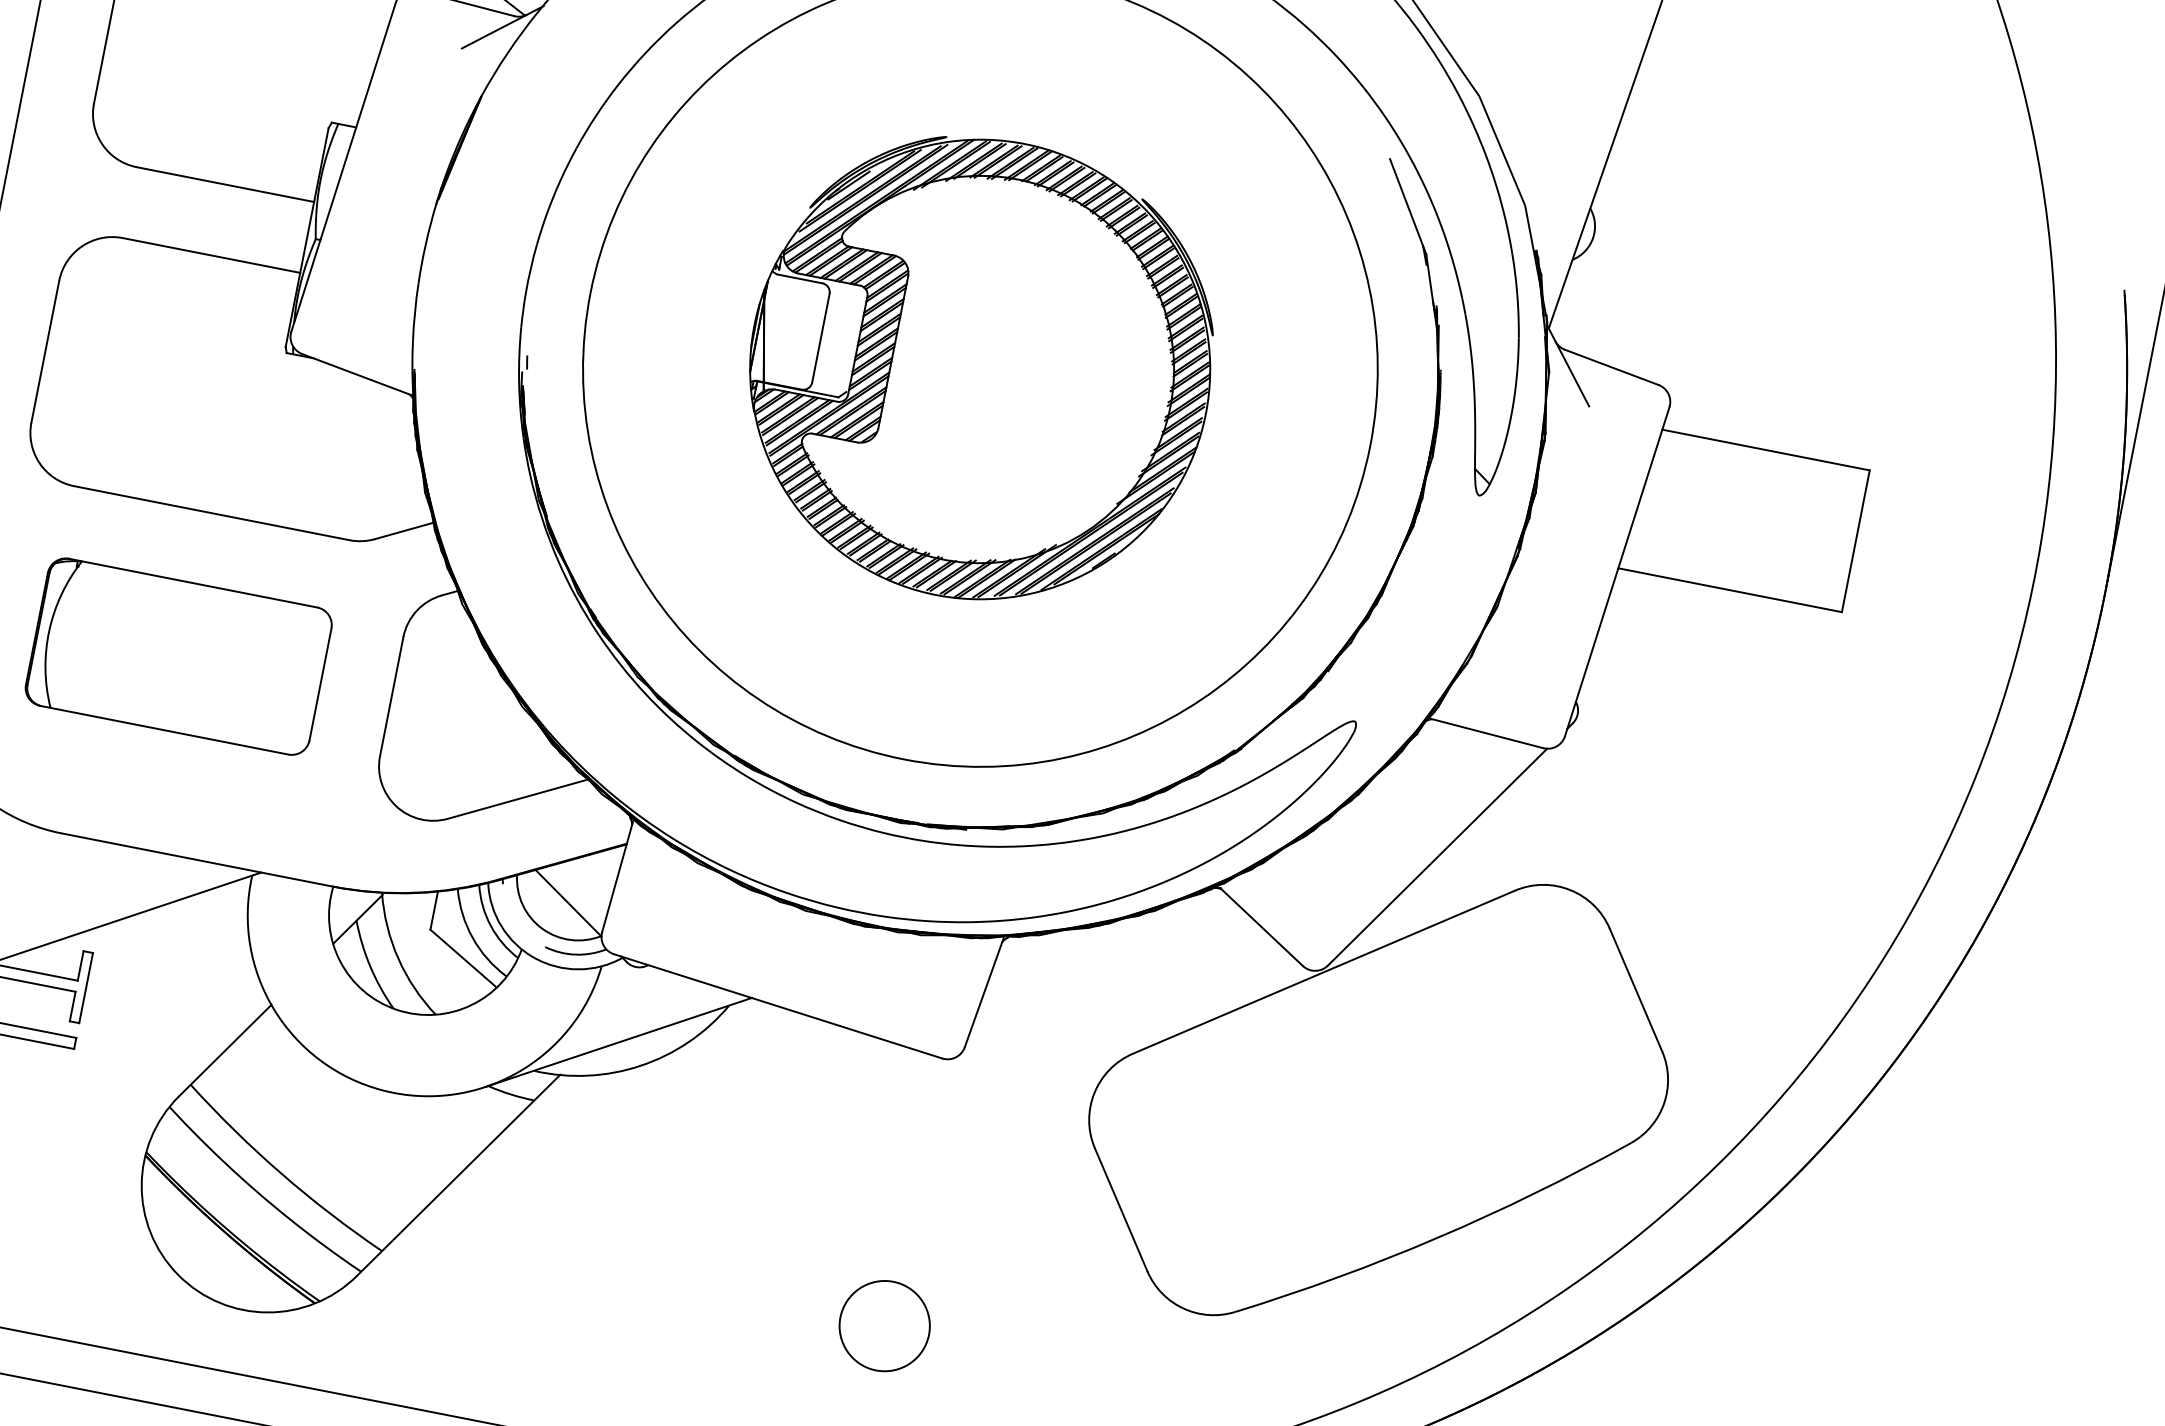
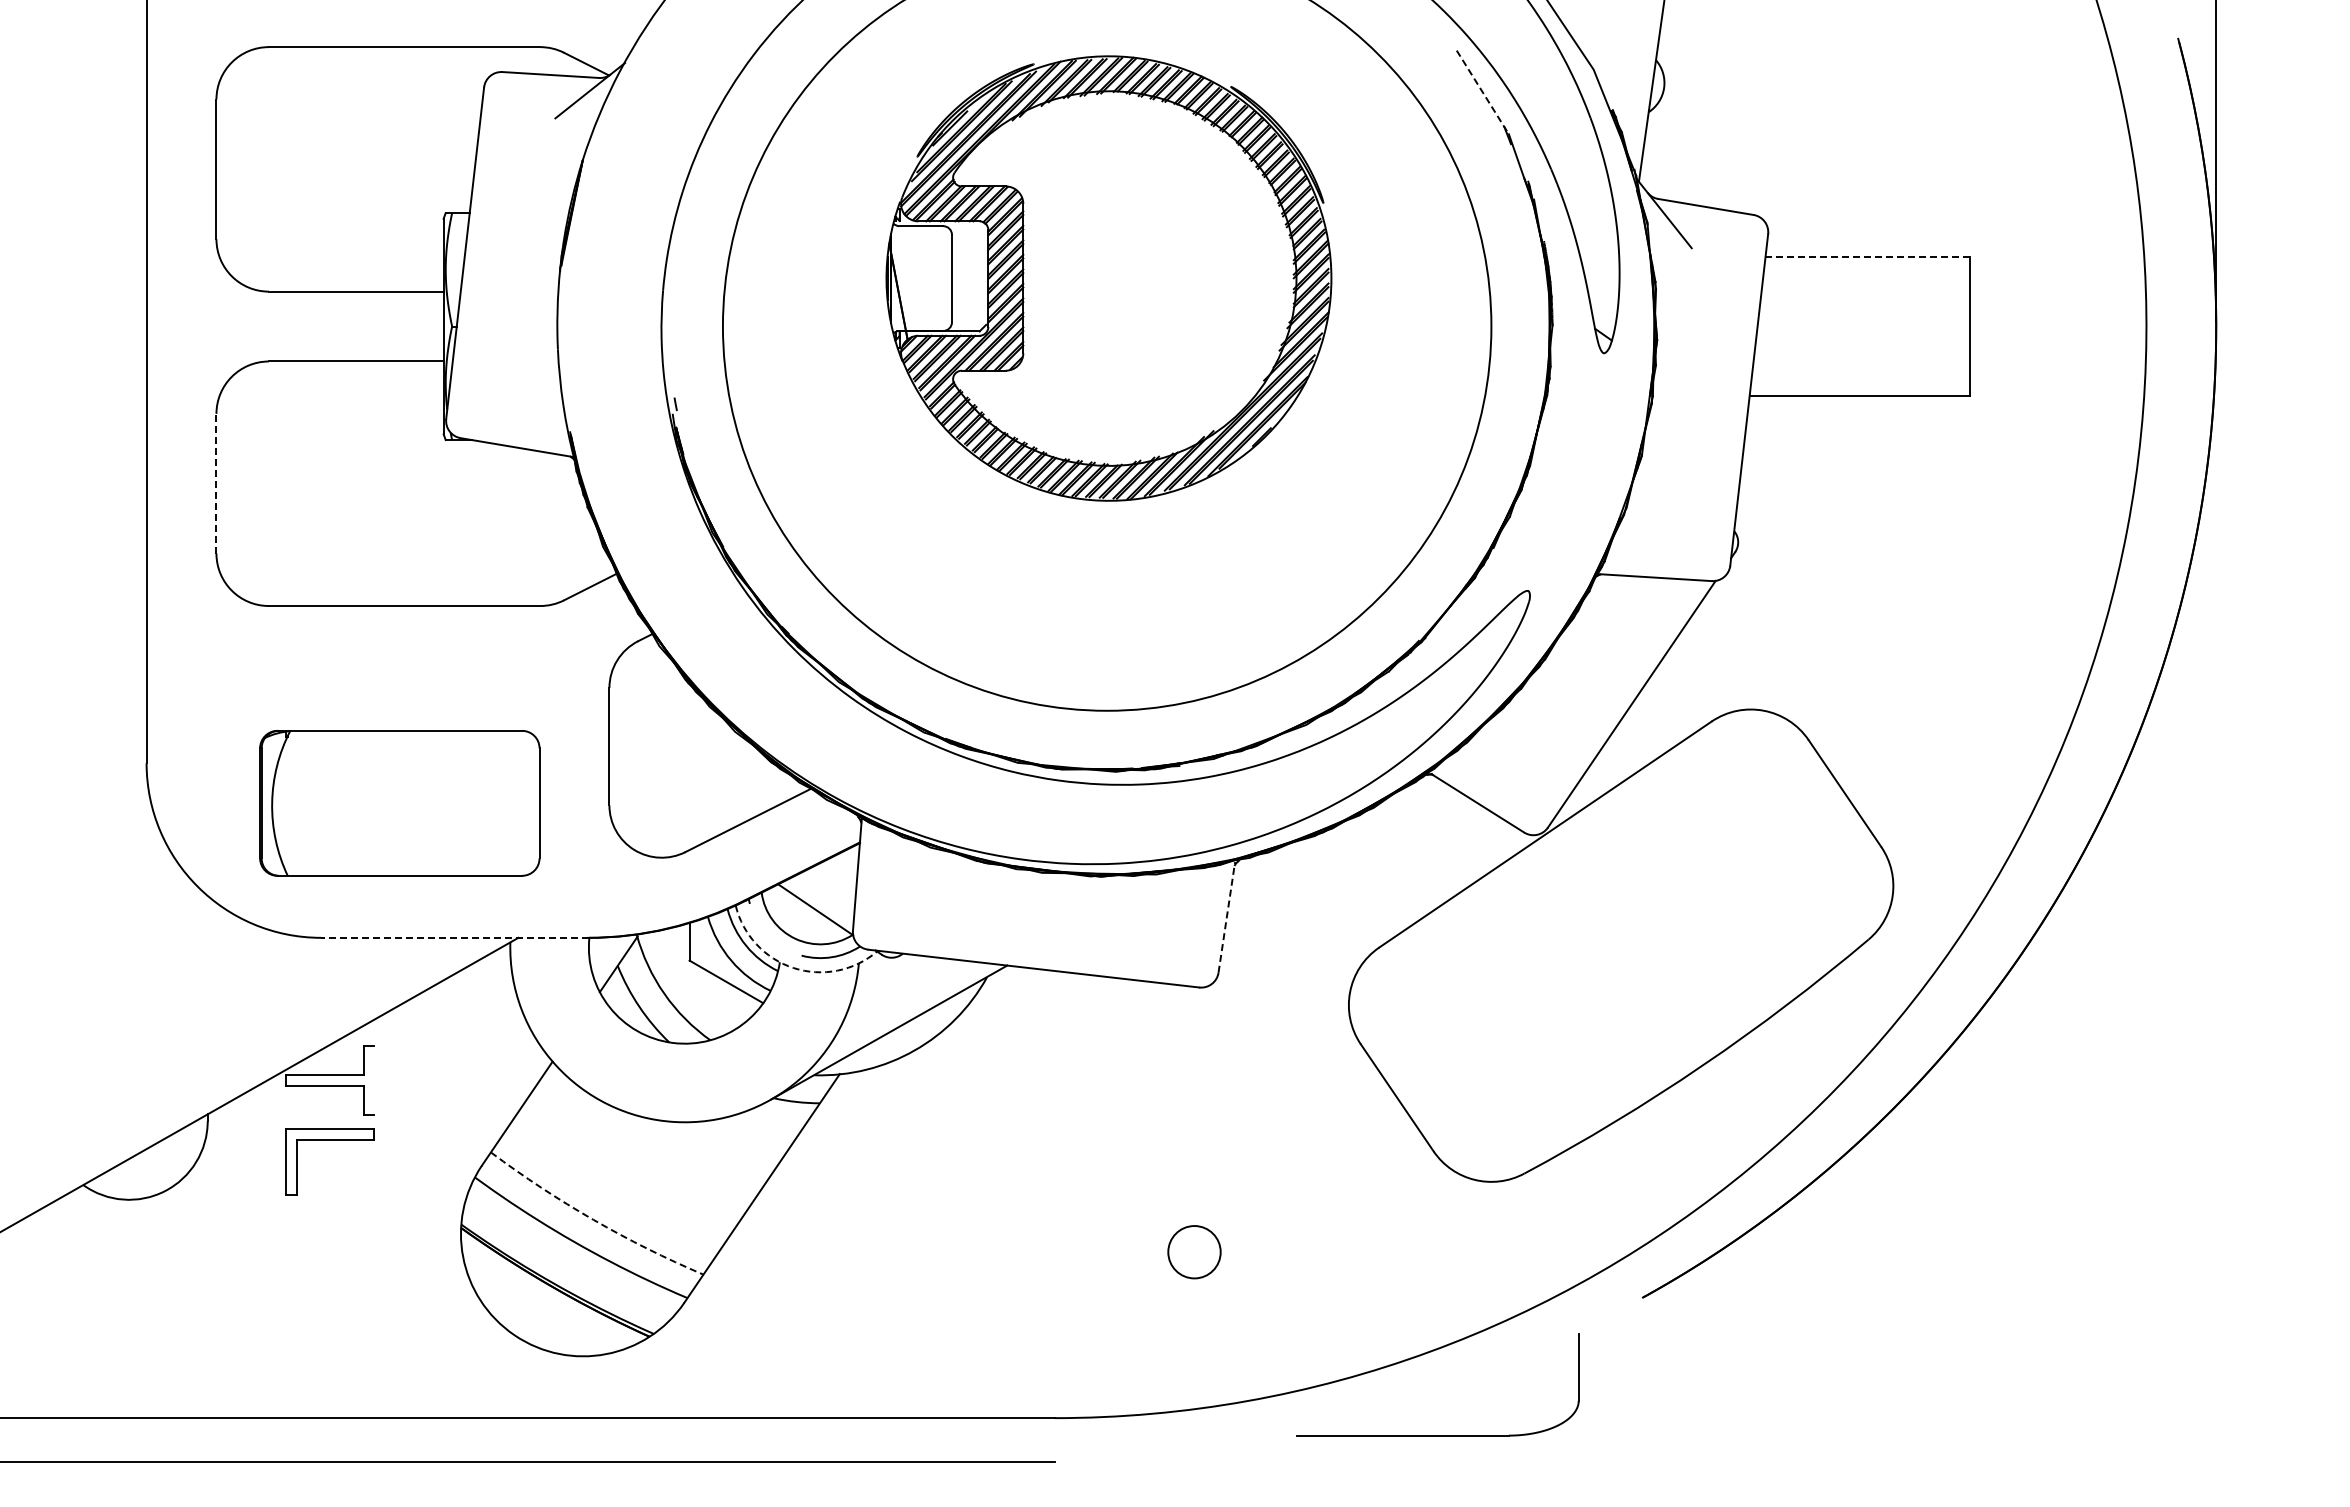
line: (1408, 206) -> (1483, 92), solid -> dashed
line: (45, 351) -> (216, 483), solid -> dashed
part: (979, 369) -> (1108, 278), moved
line: (1765, 449) -> (1867, 256), solid -> dashed
part: (178, 656) -> (399, 803), moved
line: (197, 859) -> (455, 937), solid -> dashed
arc: (534, 958) -> (793, 968), solid -> dashed
line: (86, 987) -> (373, 1079), removed
line: (983, 992) -> (1226, 917), solid -> dashed
arc: (281, 1173) -> (593, 1219), solid -> dashed
circle: (884, 1325) -> (1194, 1251), size x0.6

